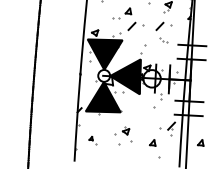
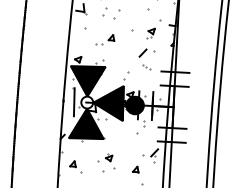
part: (135, 25) -> (118, 52), removed
line: (90, 75) -> (73, 102), added
fill: (151, 78) -> (134, 105), added
part: (92, 139) -> (75, 166), size x1.67
part: (200, 142) -> (183, 169), removed

